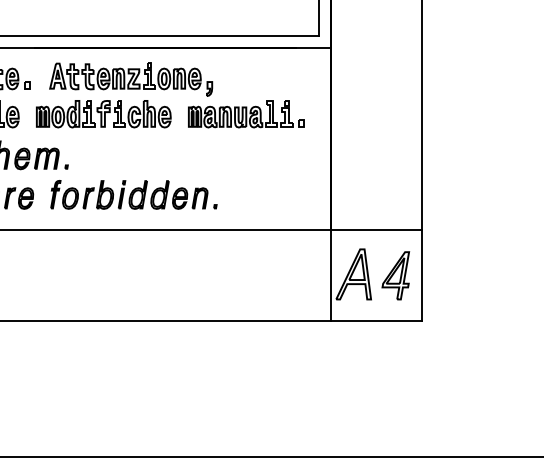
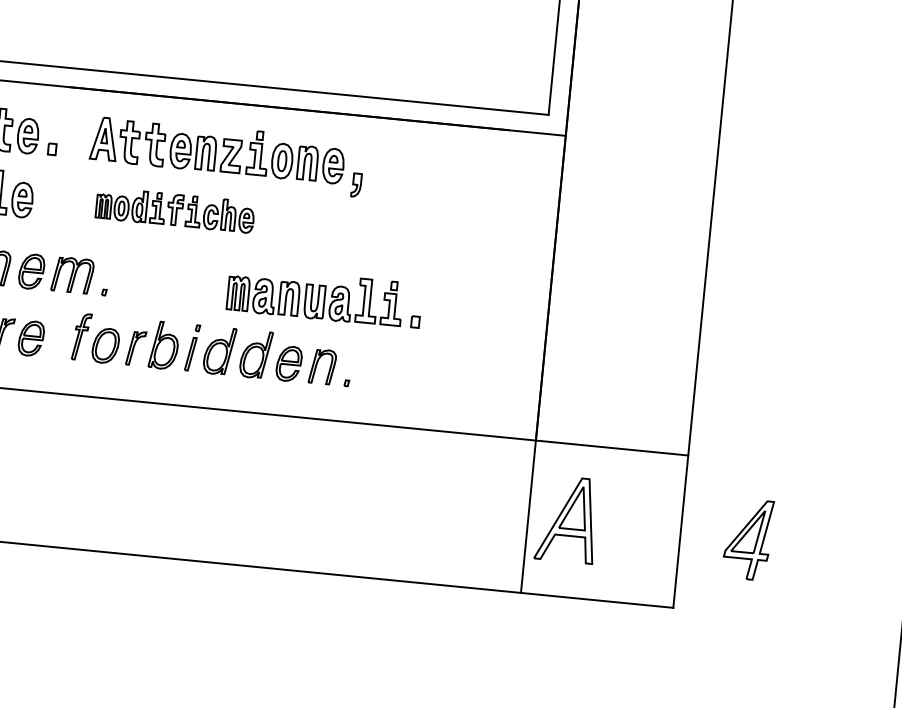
part: (103, 114) -> (174, 210), size x0.7
part: (246, 114) -> (325, 297), moved
part: (395, 275) -> (747, 538), moved

